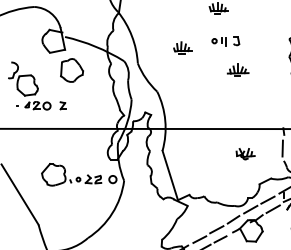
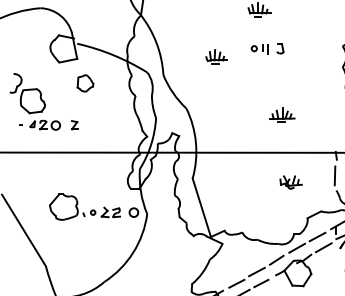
part: (237, 69) -> (281, 114), moved
part: (71, 70) -> (84, 83), size x0.6

